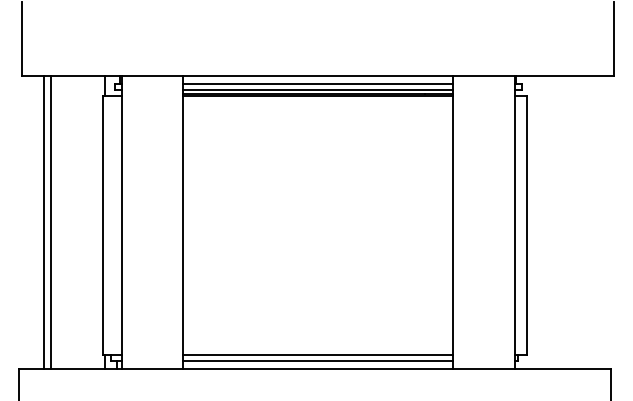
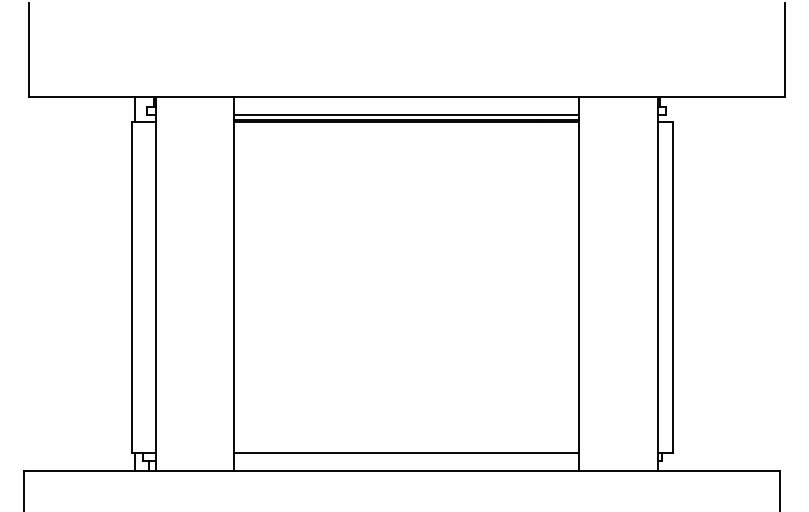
line: (317, 84) -> (405, 107), removed
line: (43, 222) -> (55, 284), removed
line: (51, 222) -> (66, 284), removed
line: (317, 361) -> (405, 461), removed

